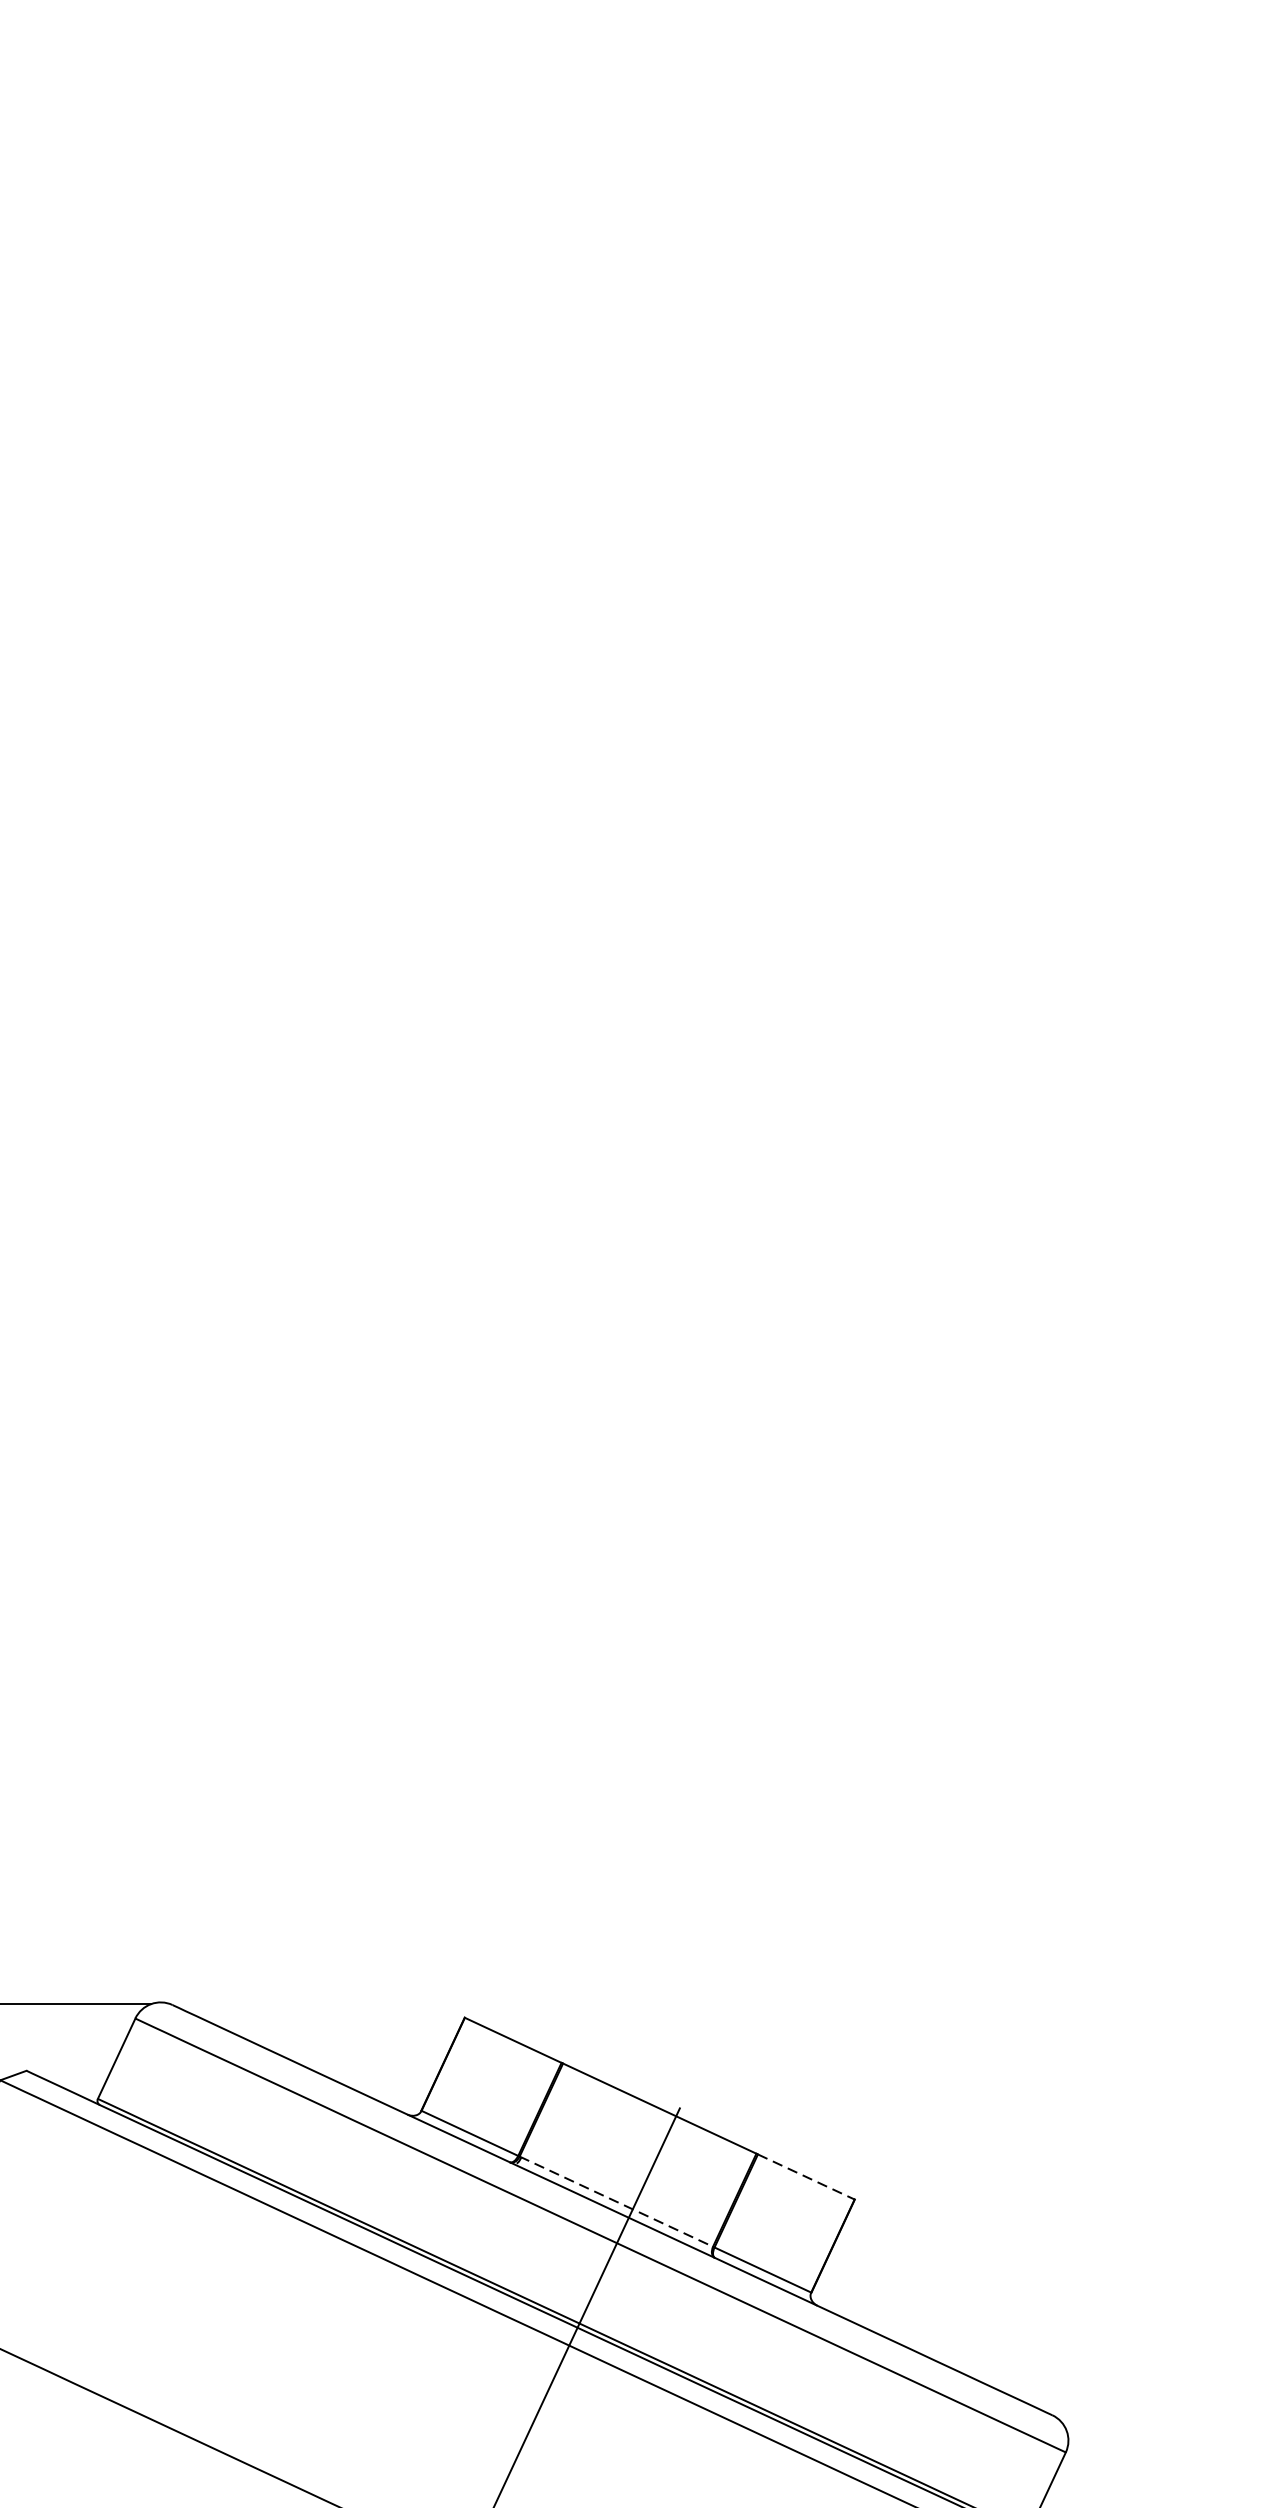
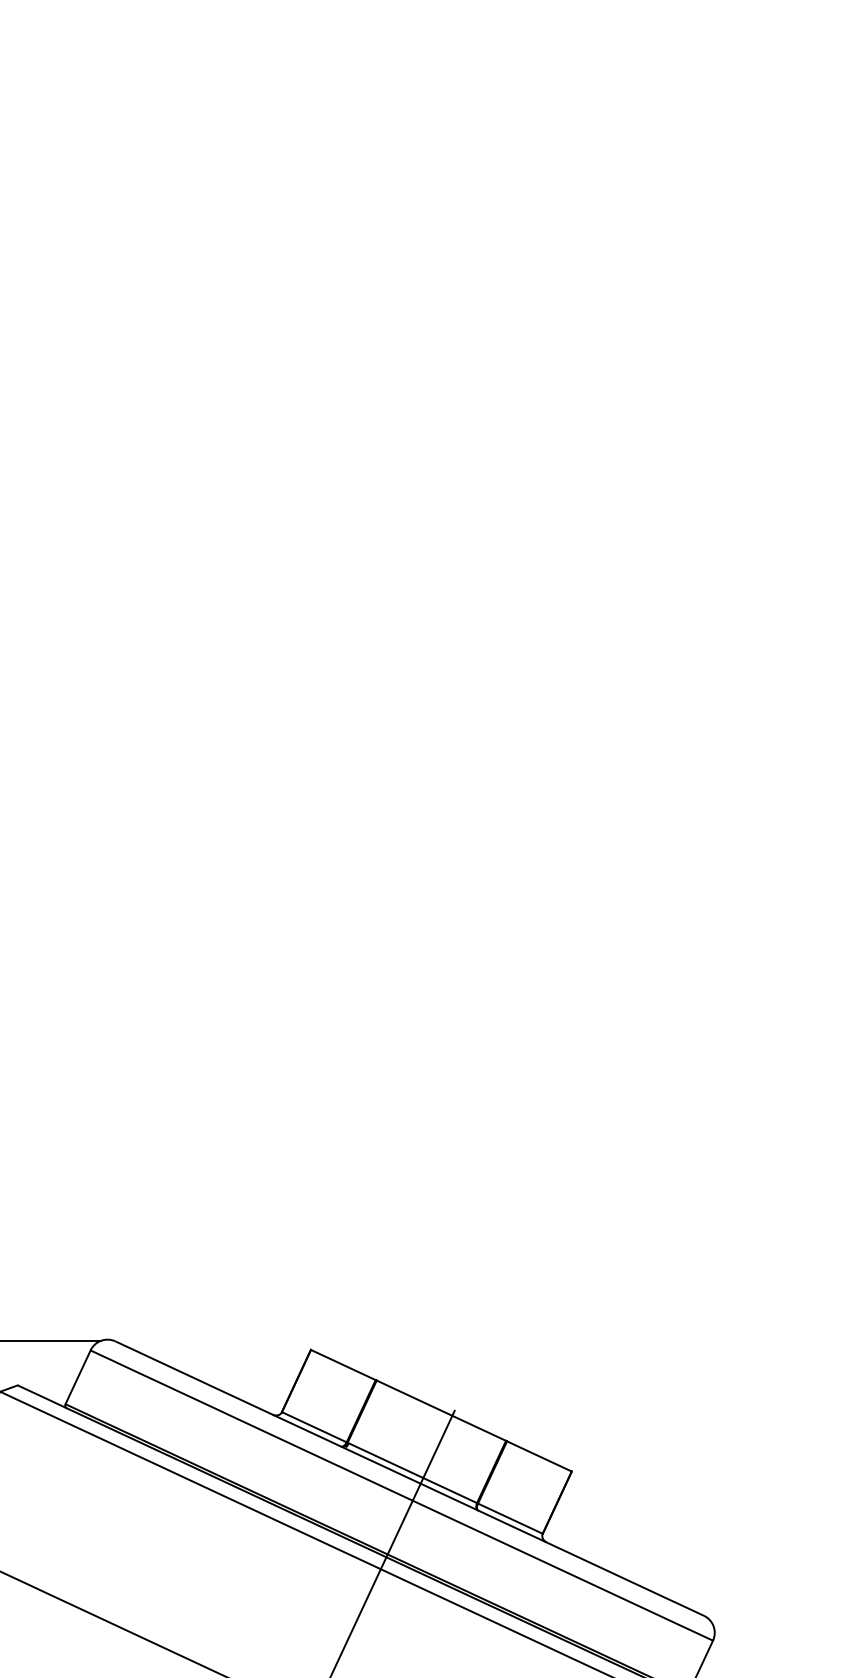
line: (806, 2177) -> (539, 1456), dashed -> solid
line: (616, 2202) -> (412, 1473), dashed -> solid

